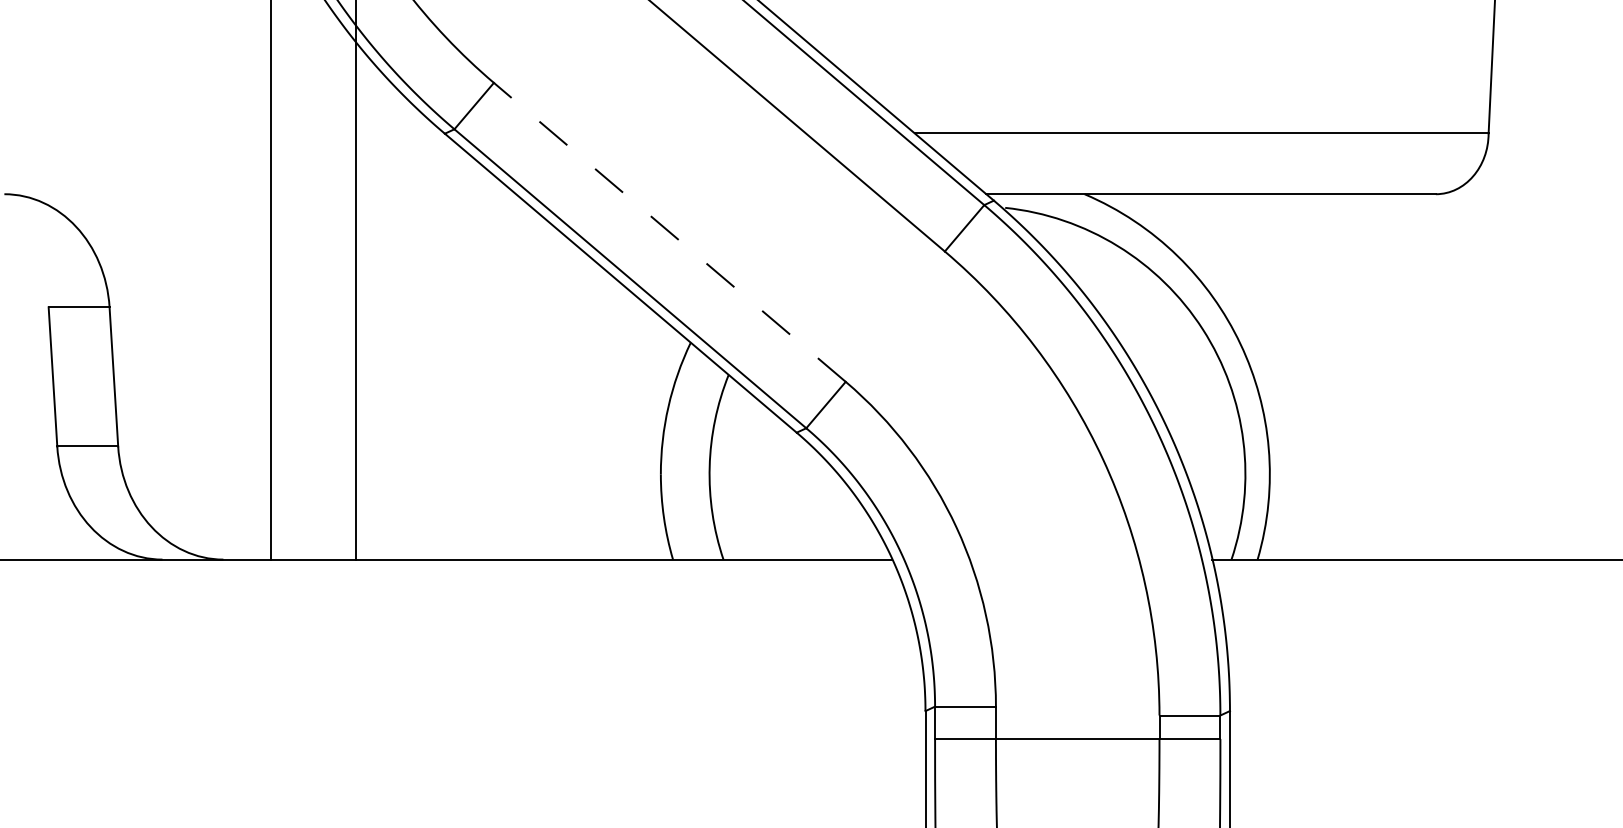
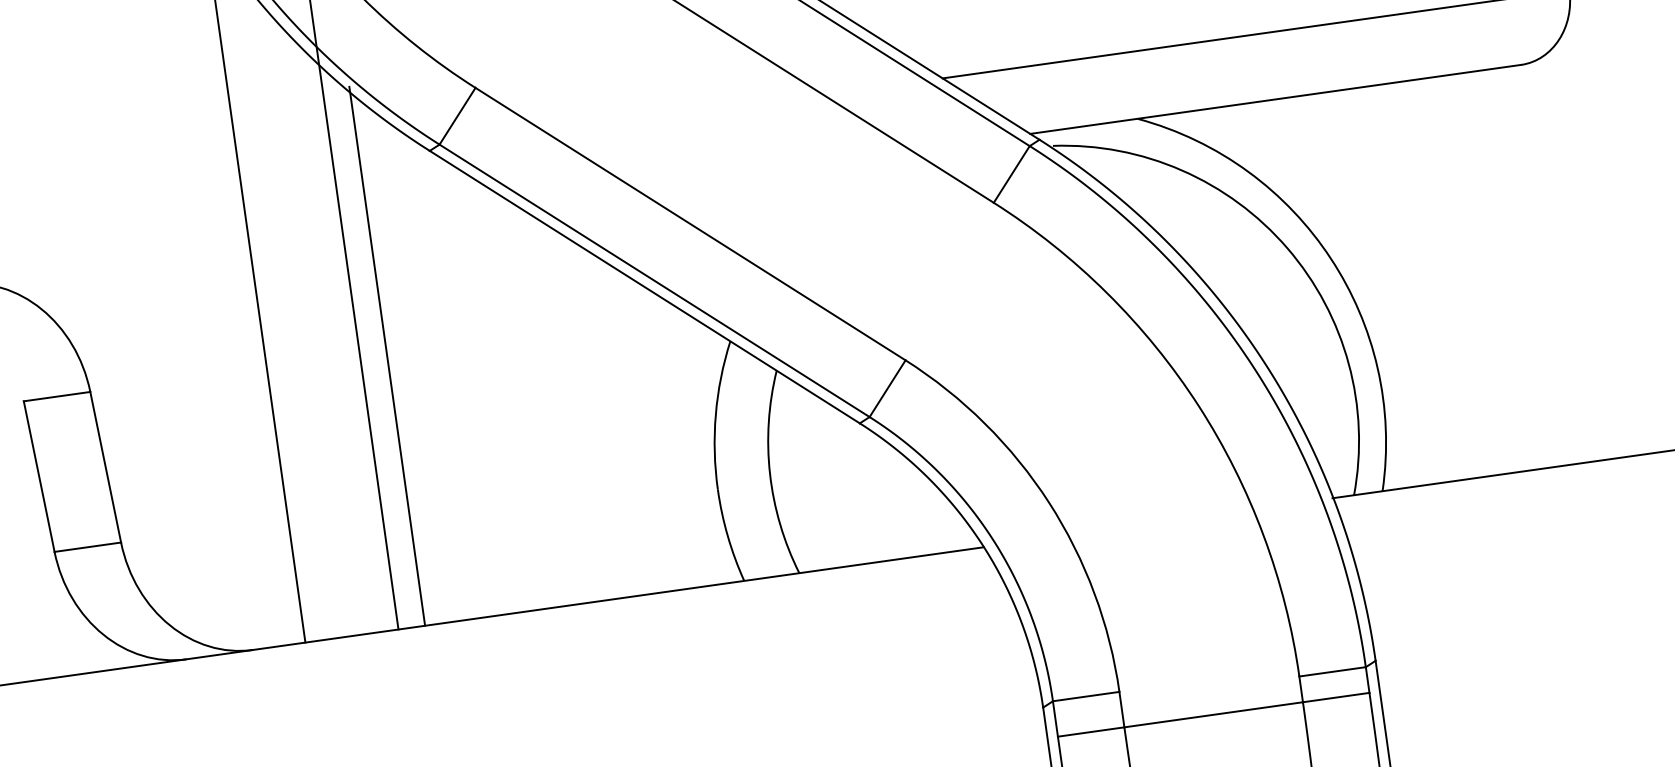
line: (669, 232) -> (690, 224), dashed -> solid
line: (380, 312) -> (386, 356), added

